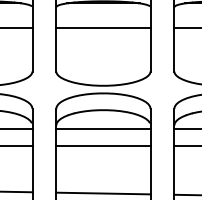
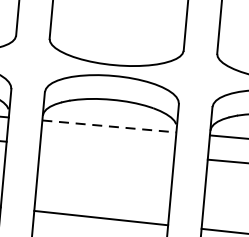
line: (103, 128) -> (109, 125), solid -> dashed
line: (103, 146) -> (107, 151), removed

